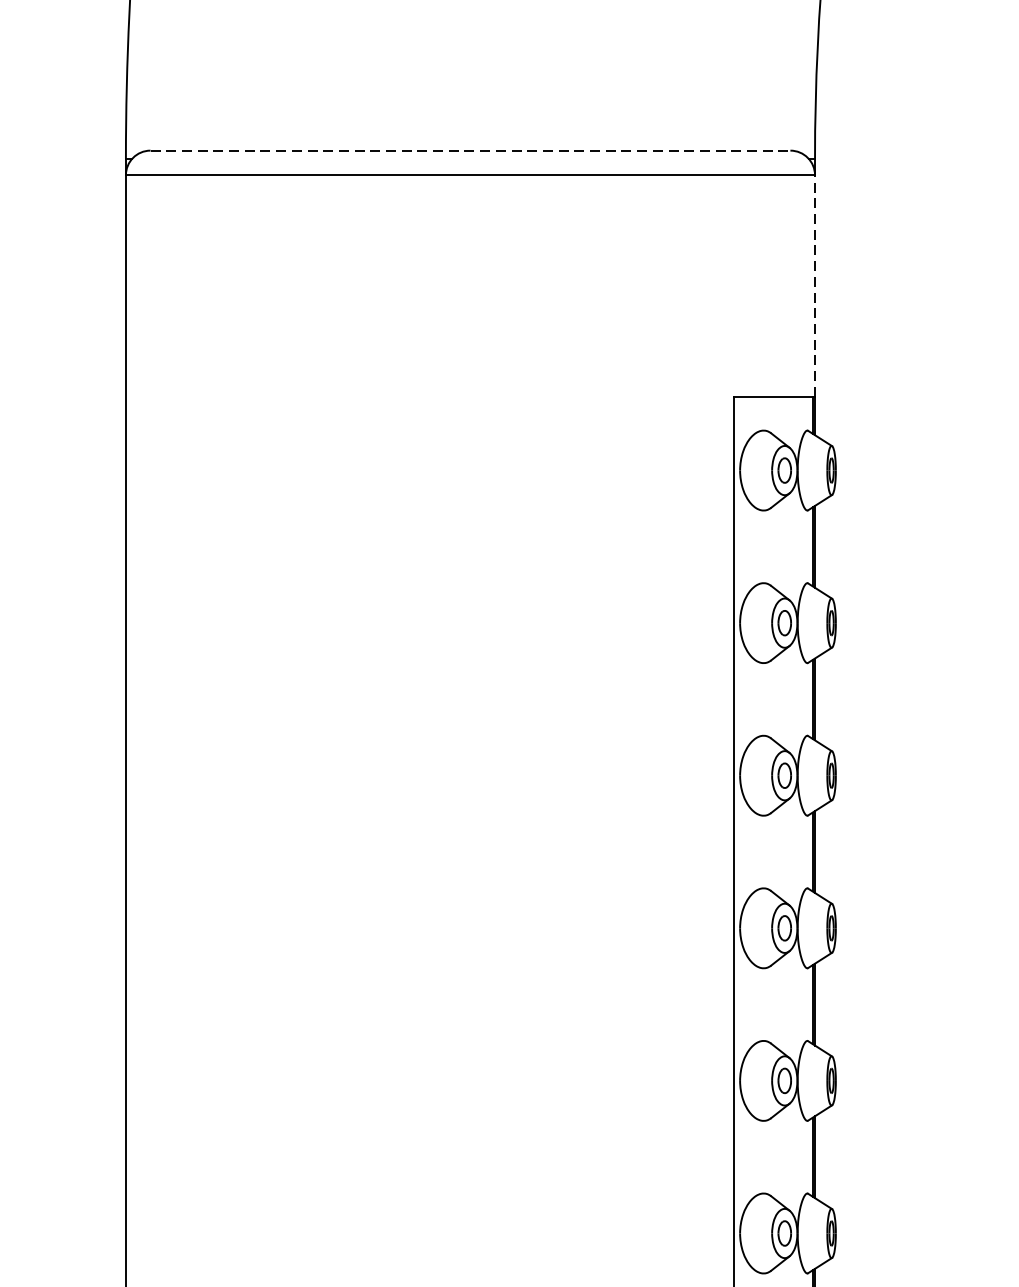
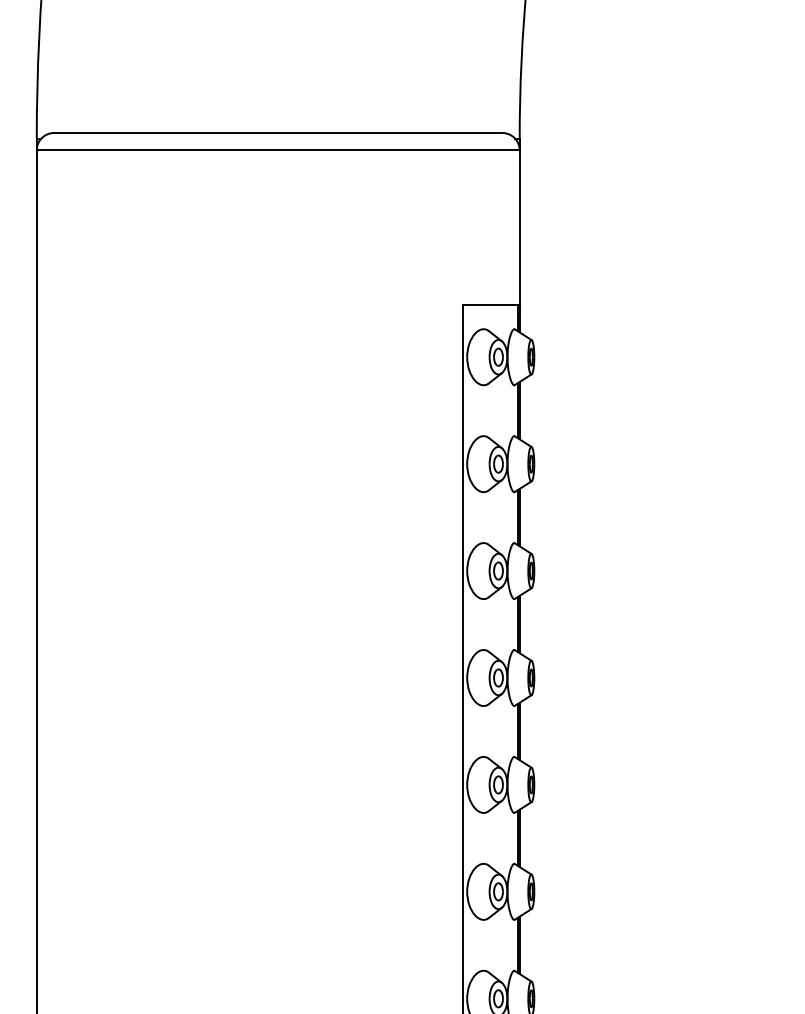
line: (470, 151) -> (278, 133), dashed -> solid
line: (814, 285) -> (519, 227), dashed -> solid

